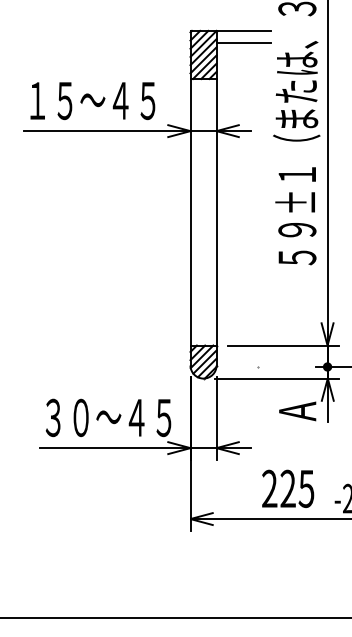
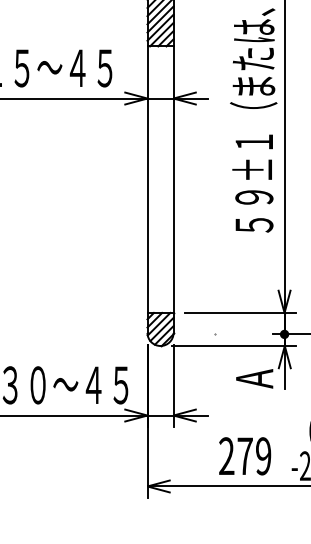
line: (243, 42) -> (200, 9), removed
text: (297, 488) -> (254, 455), 225 -> 279

